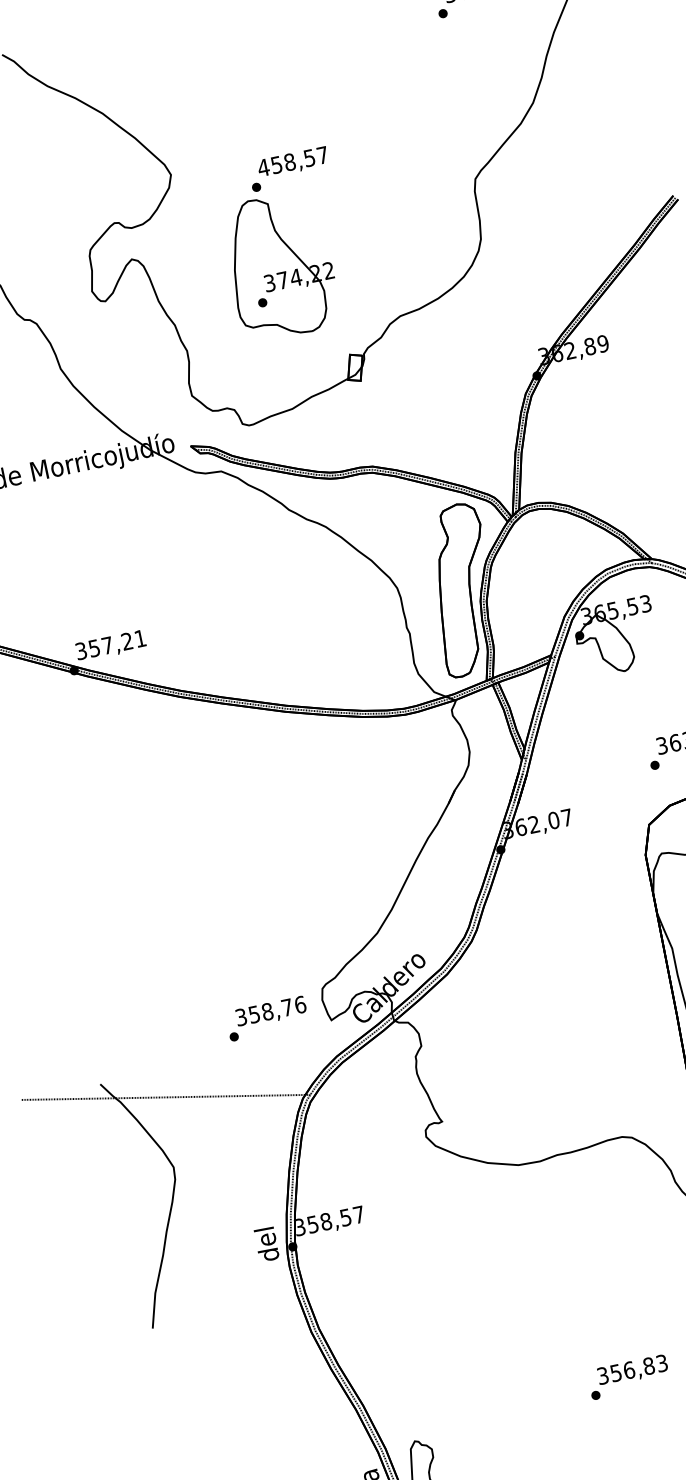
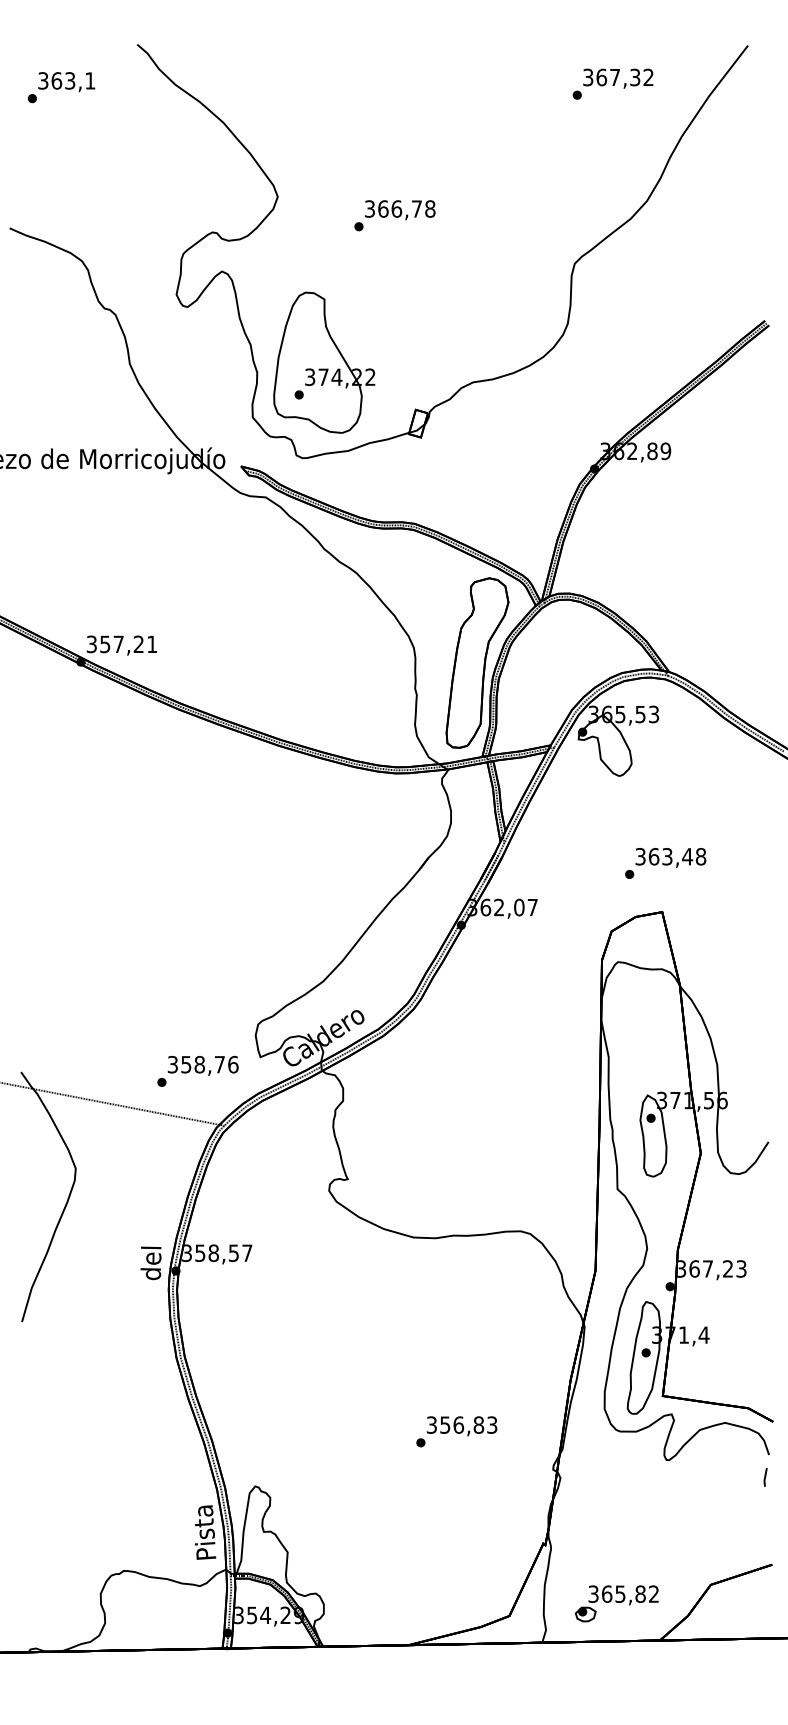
text: (292, 161) -> (399, 208), 458,57 -> 366,78
part: (280, 265) -> (324, 362), moved
text: (266, 1017) -> (197, 1070), moved
text: (628, 1377) -> (456, 1431), moved

